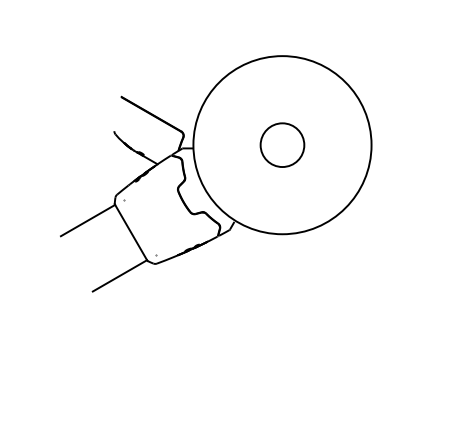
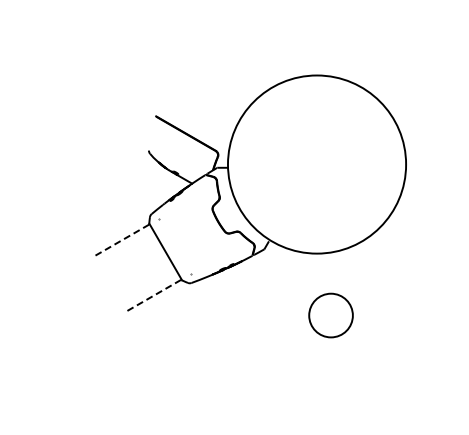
circle: (281, 145) -> (330, 315), moved
line: (88, 220) -> (123, 239), solid -> dashed
line: (119, 276) -> (154, 295), solid -> dashed

